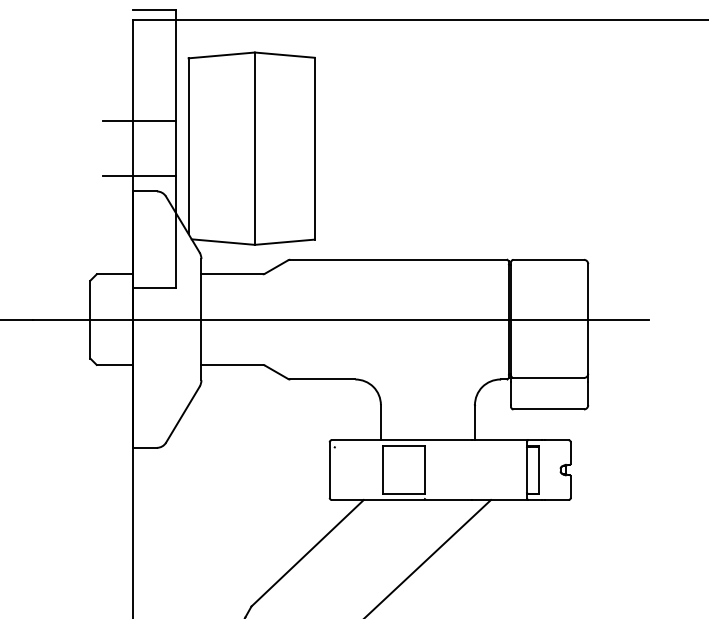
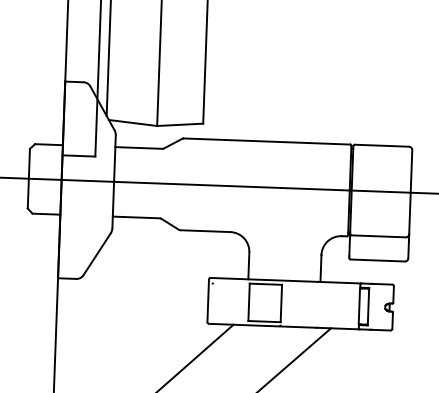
line: (139, 120) -> (72, 27), removed
line: (139, 176) -> (70, 70), removed

